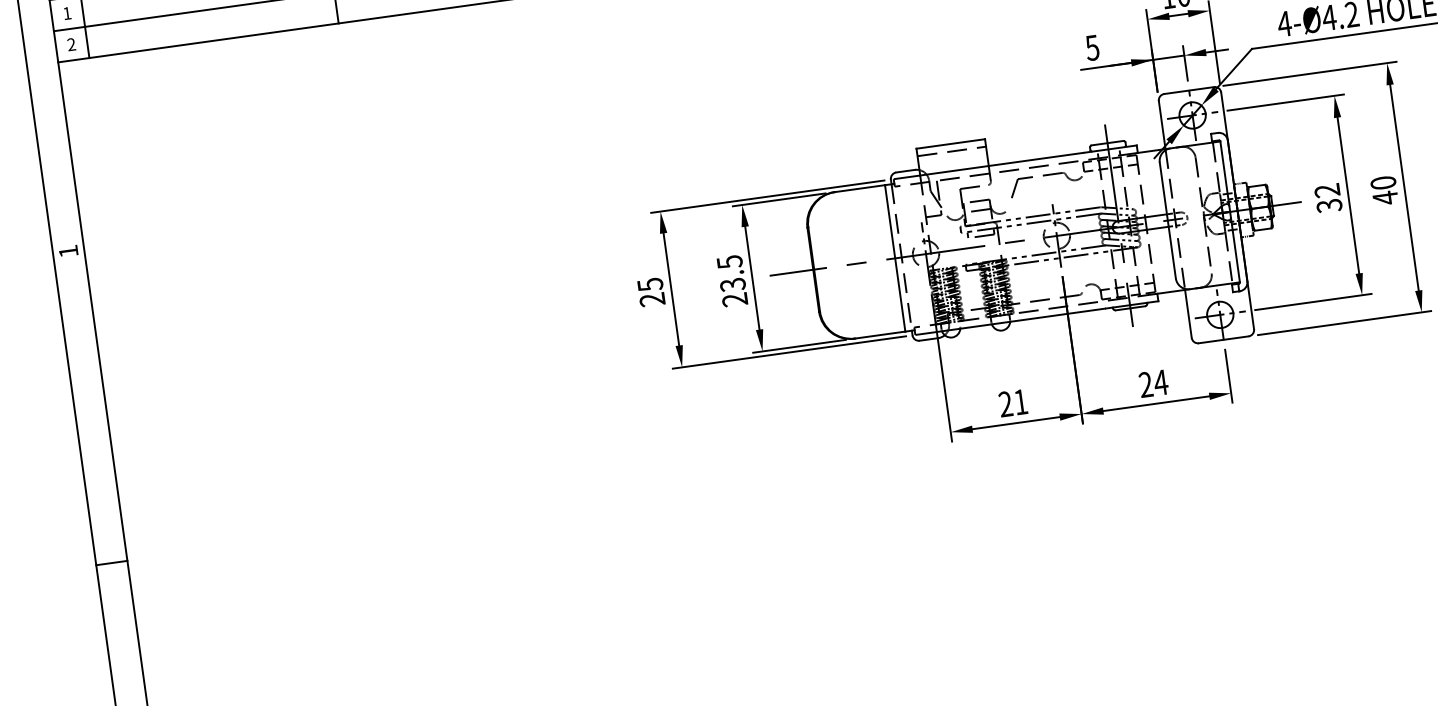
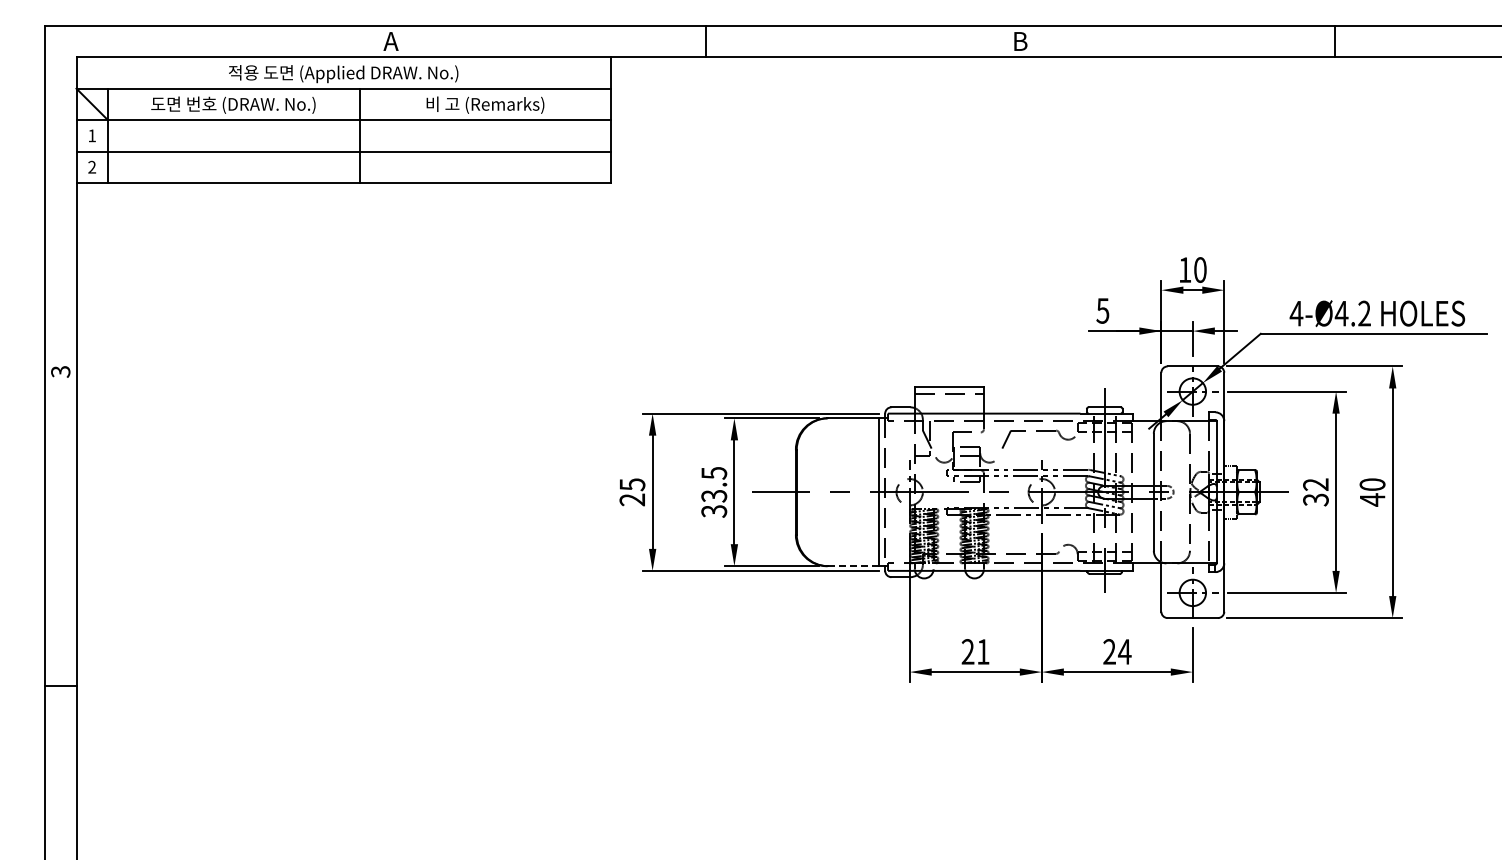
text: (68, 251) -> (60, 371), 1 -> 3
text: (735, 300) -> (714, 511), 23.5 -> 33.5
line: (879, 335) -> (852, 566), solid -> dashed

